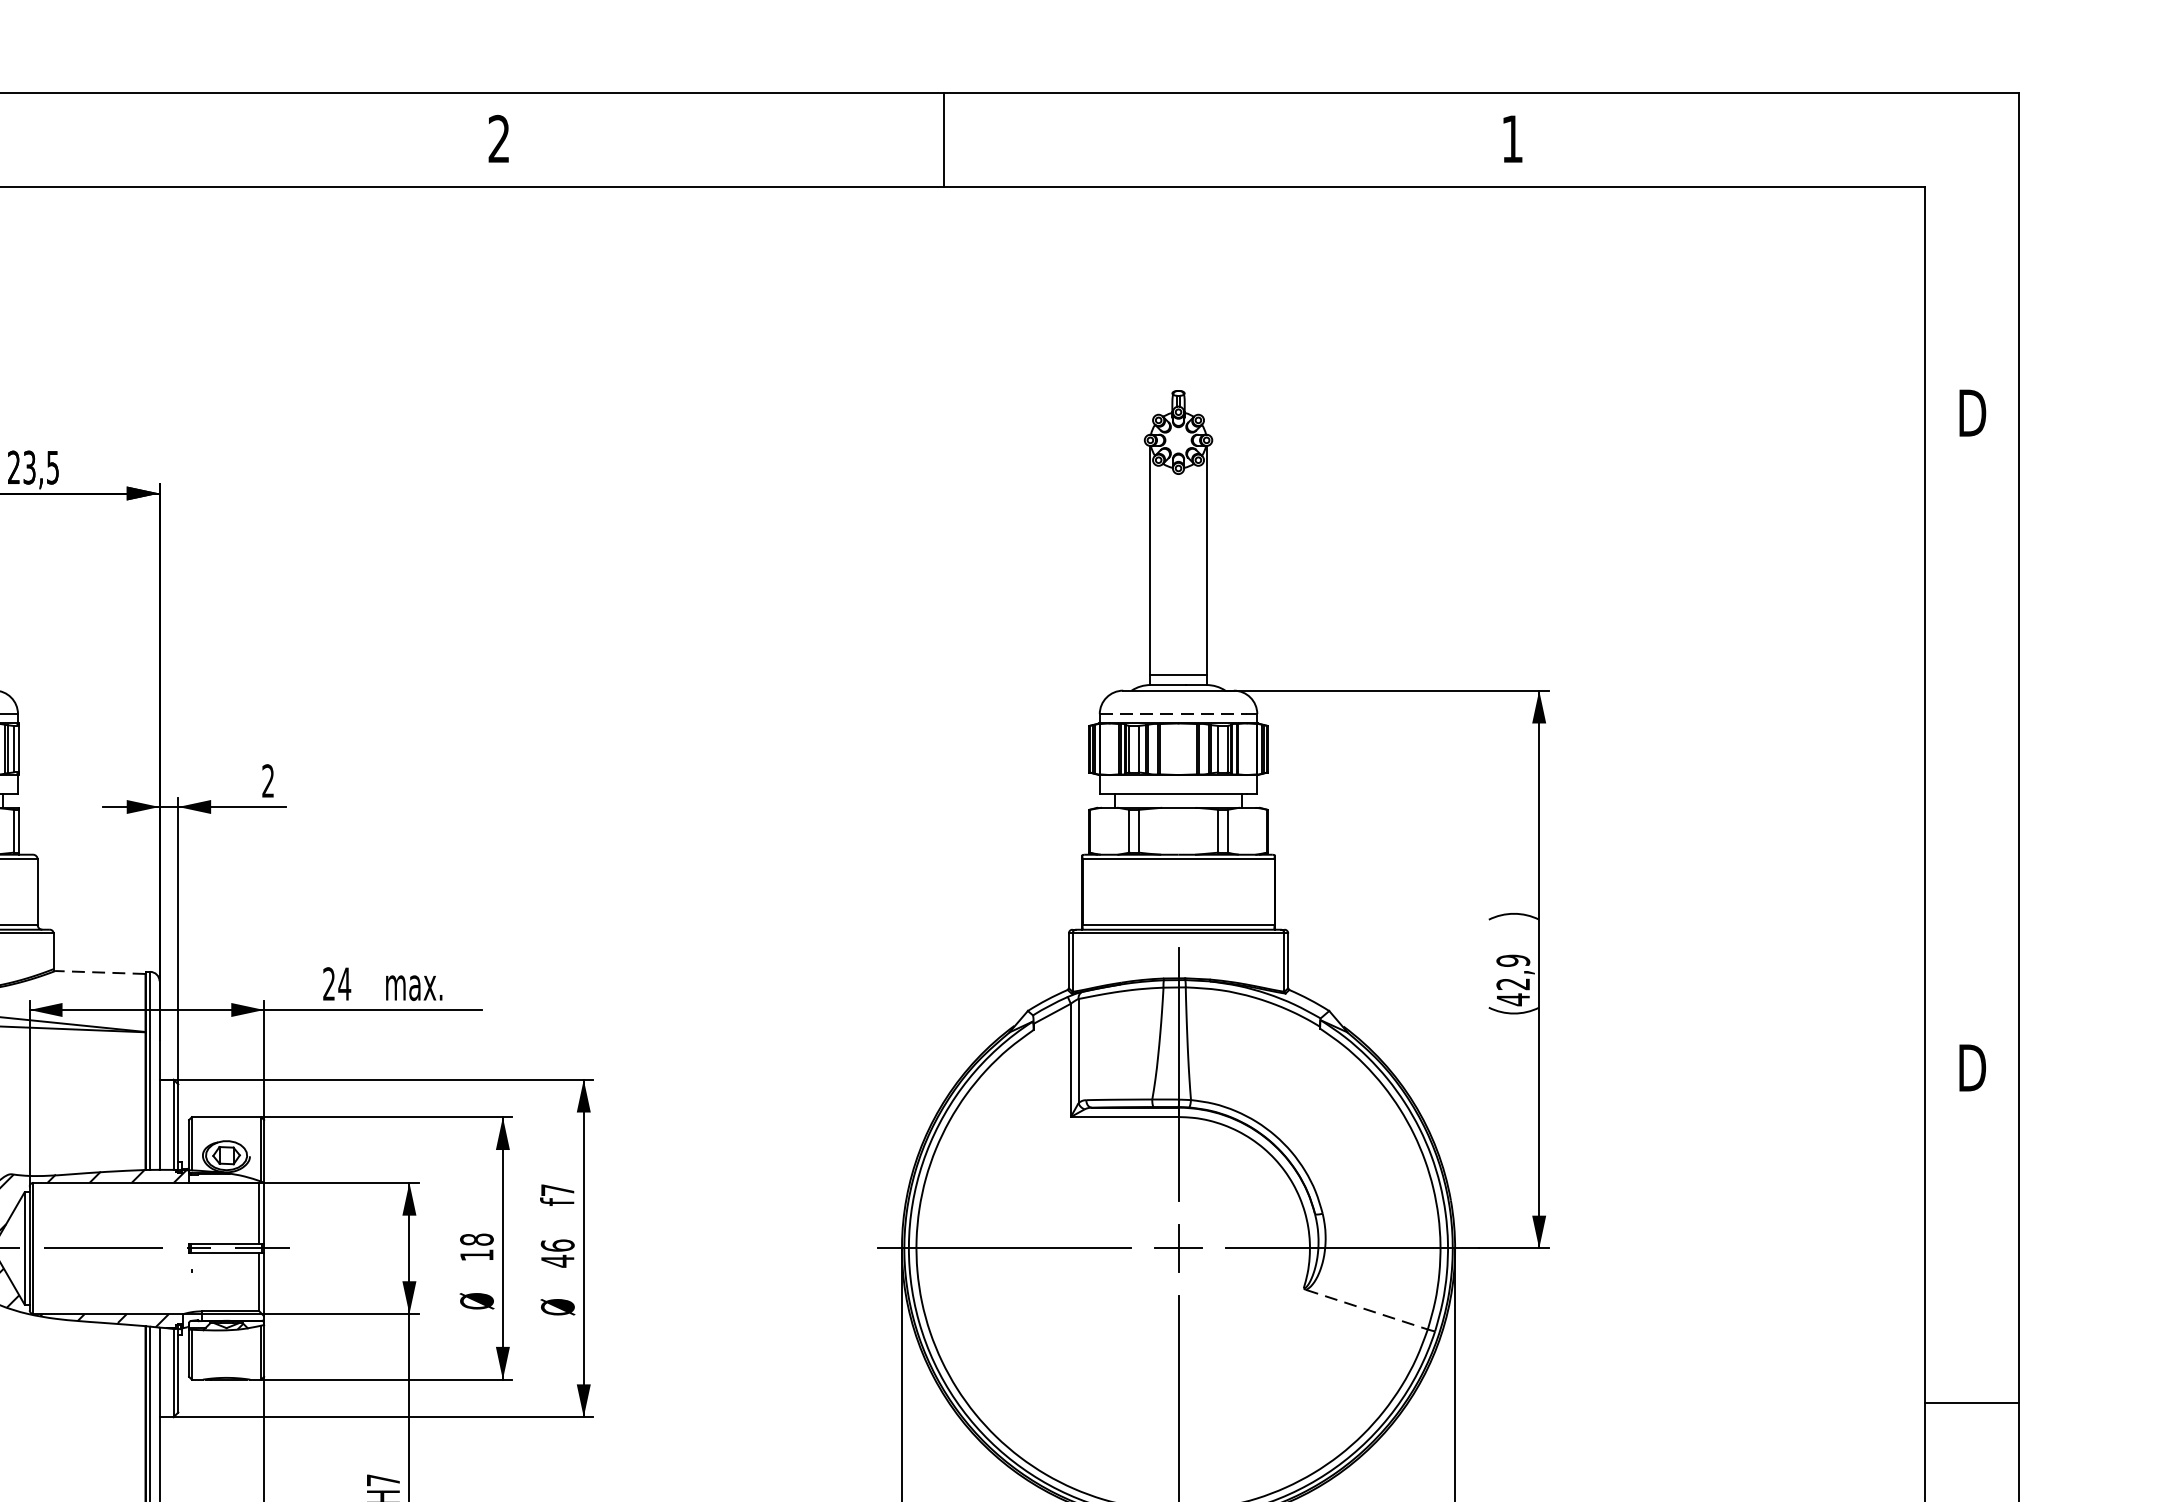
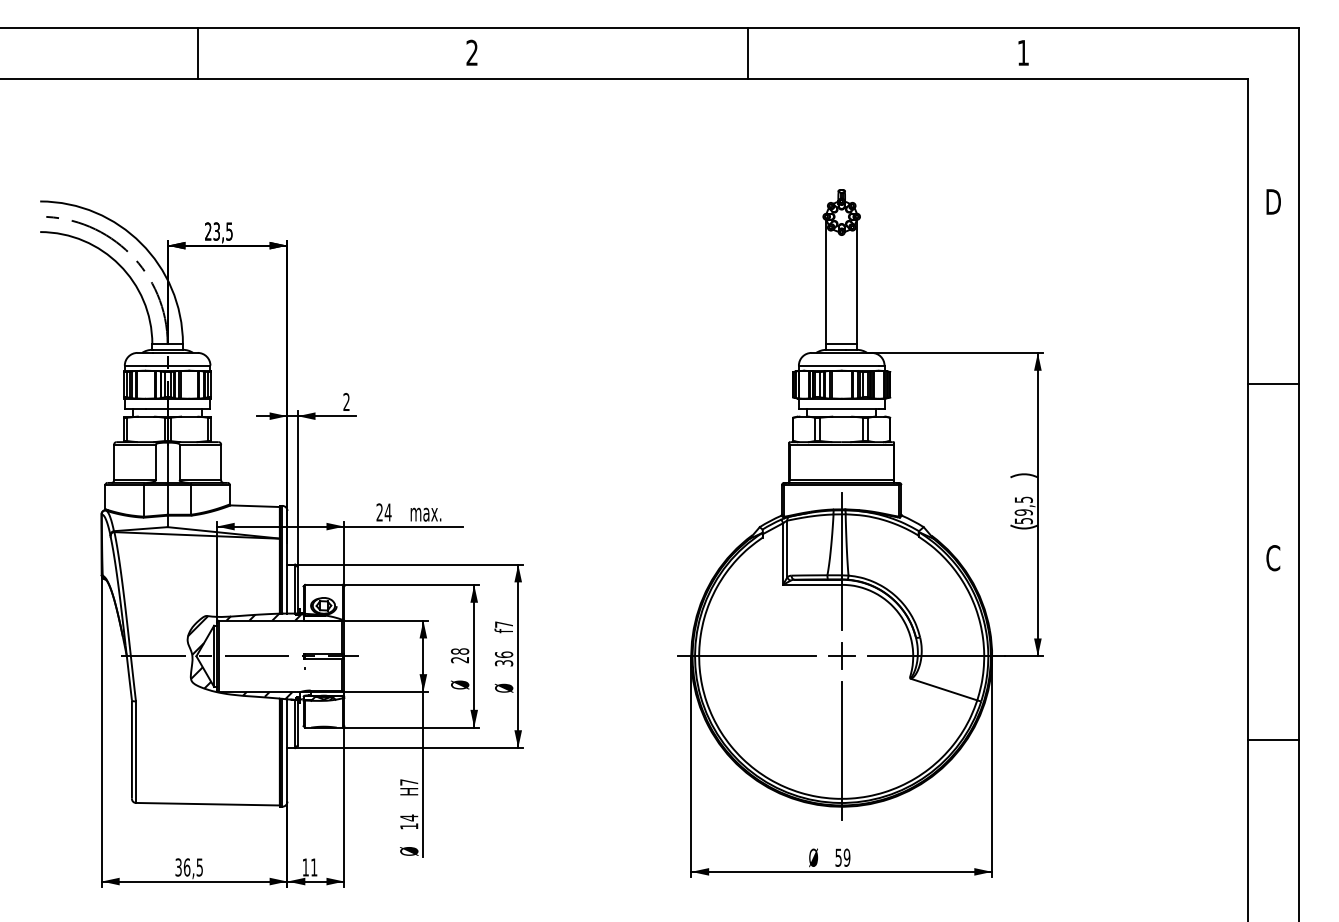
line: (944, 138) -> (748, 52), moved
line: (1172, 713) -> (838, 365), dashed -> solid
line: (1970, 748) -> (1272, 384), added
line: (100, 973) -> (255, 506), dashed -> solid
text: (1512, 980) -> (1023, 510), 42,9 -> 59,5
text: (1972, 1068) -> (1273, 558), D -> C
text: (475, 1256) -> (459, 660), 18 -> 28
text: (556, 1259) -> (503, 662), 46 -> 36
line: (1367, 1309) -> (944, 689), dashed -> solid

